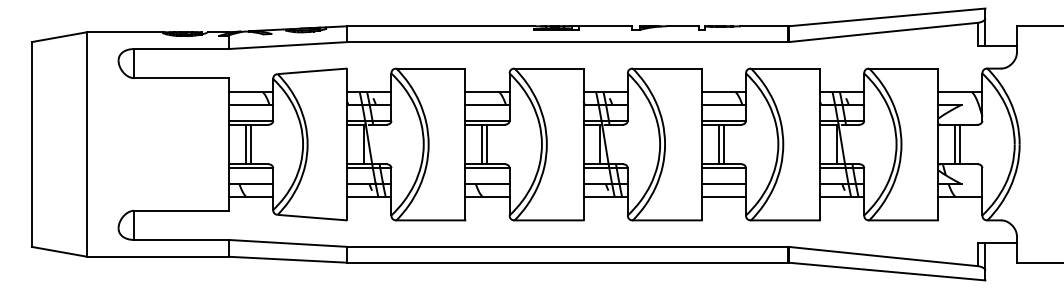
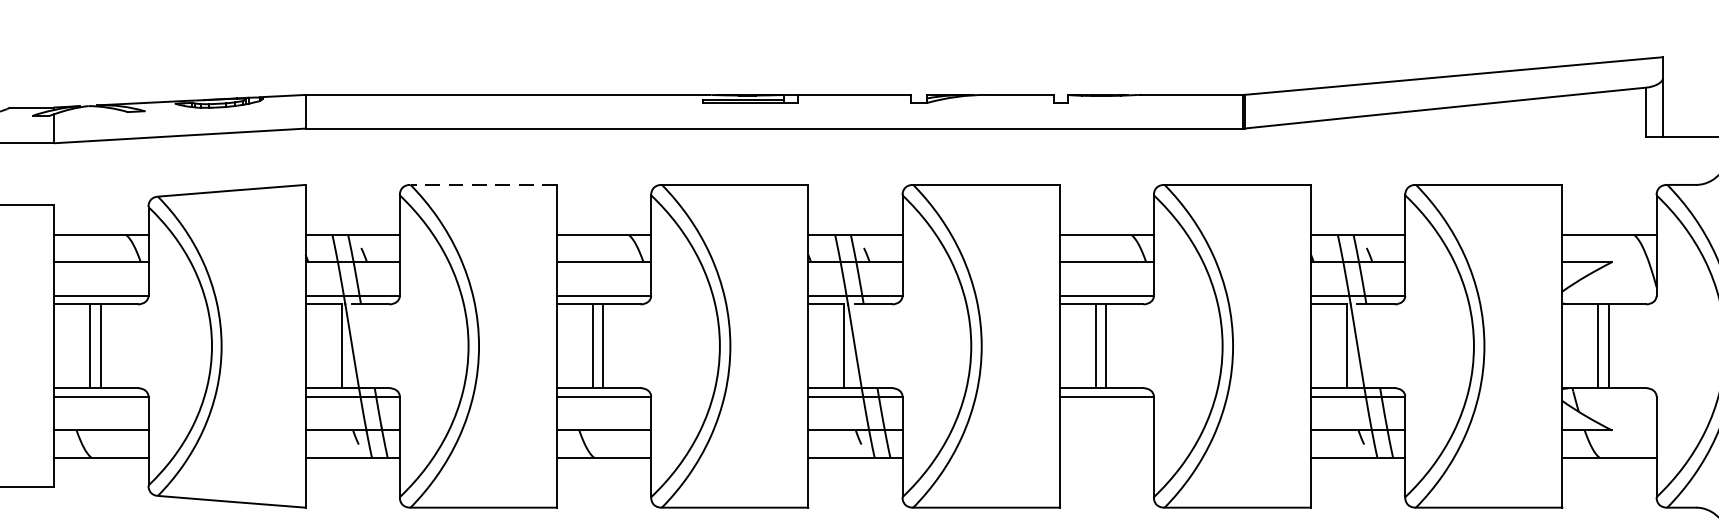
line: (430, 68) -> (482, 184), solid -> dashed
line: (723, 184) -> (1105, 431), removed
line: (723, 196) -> (1105, 456), removed

